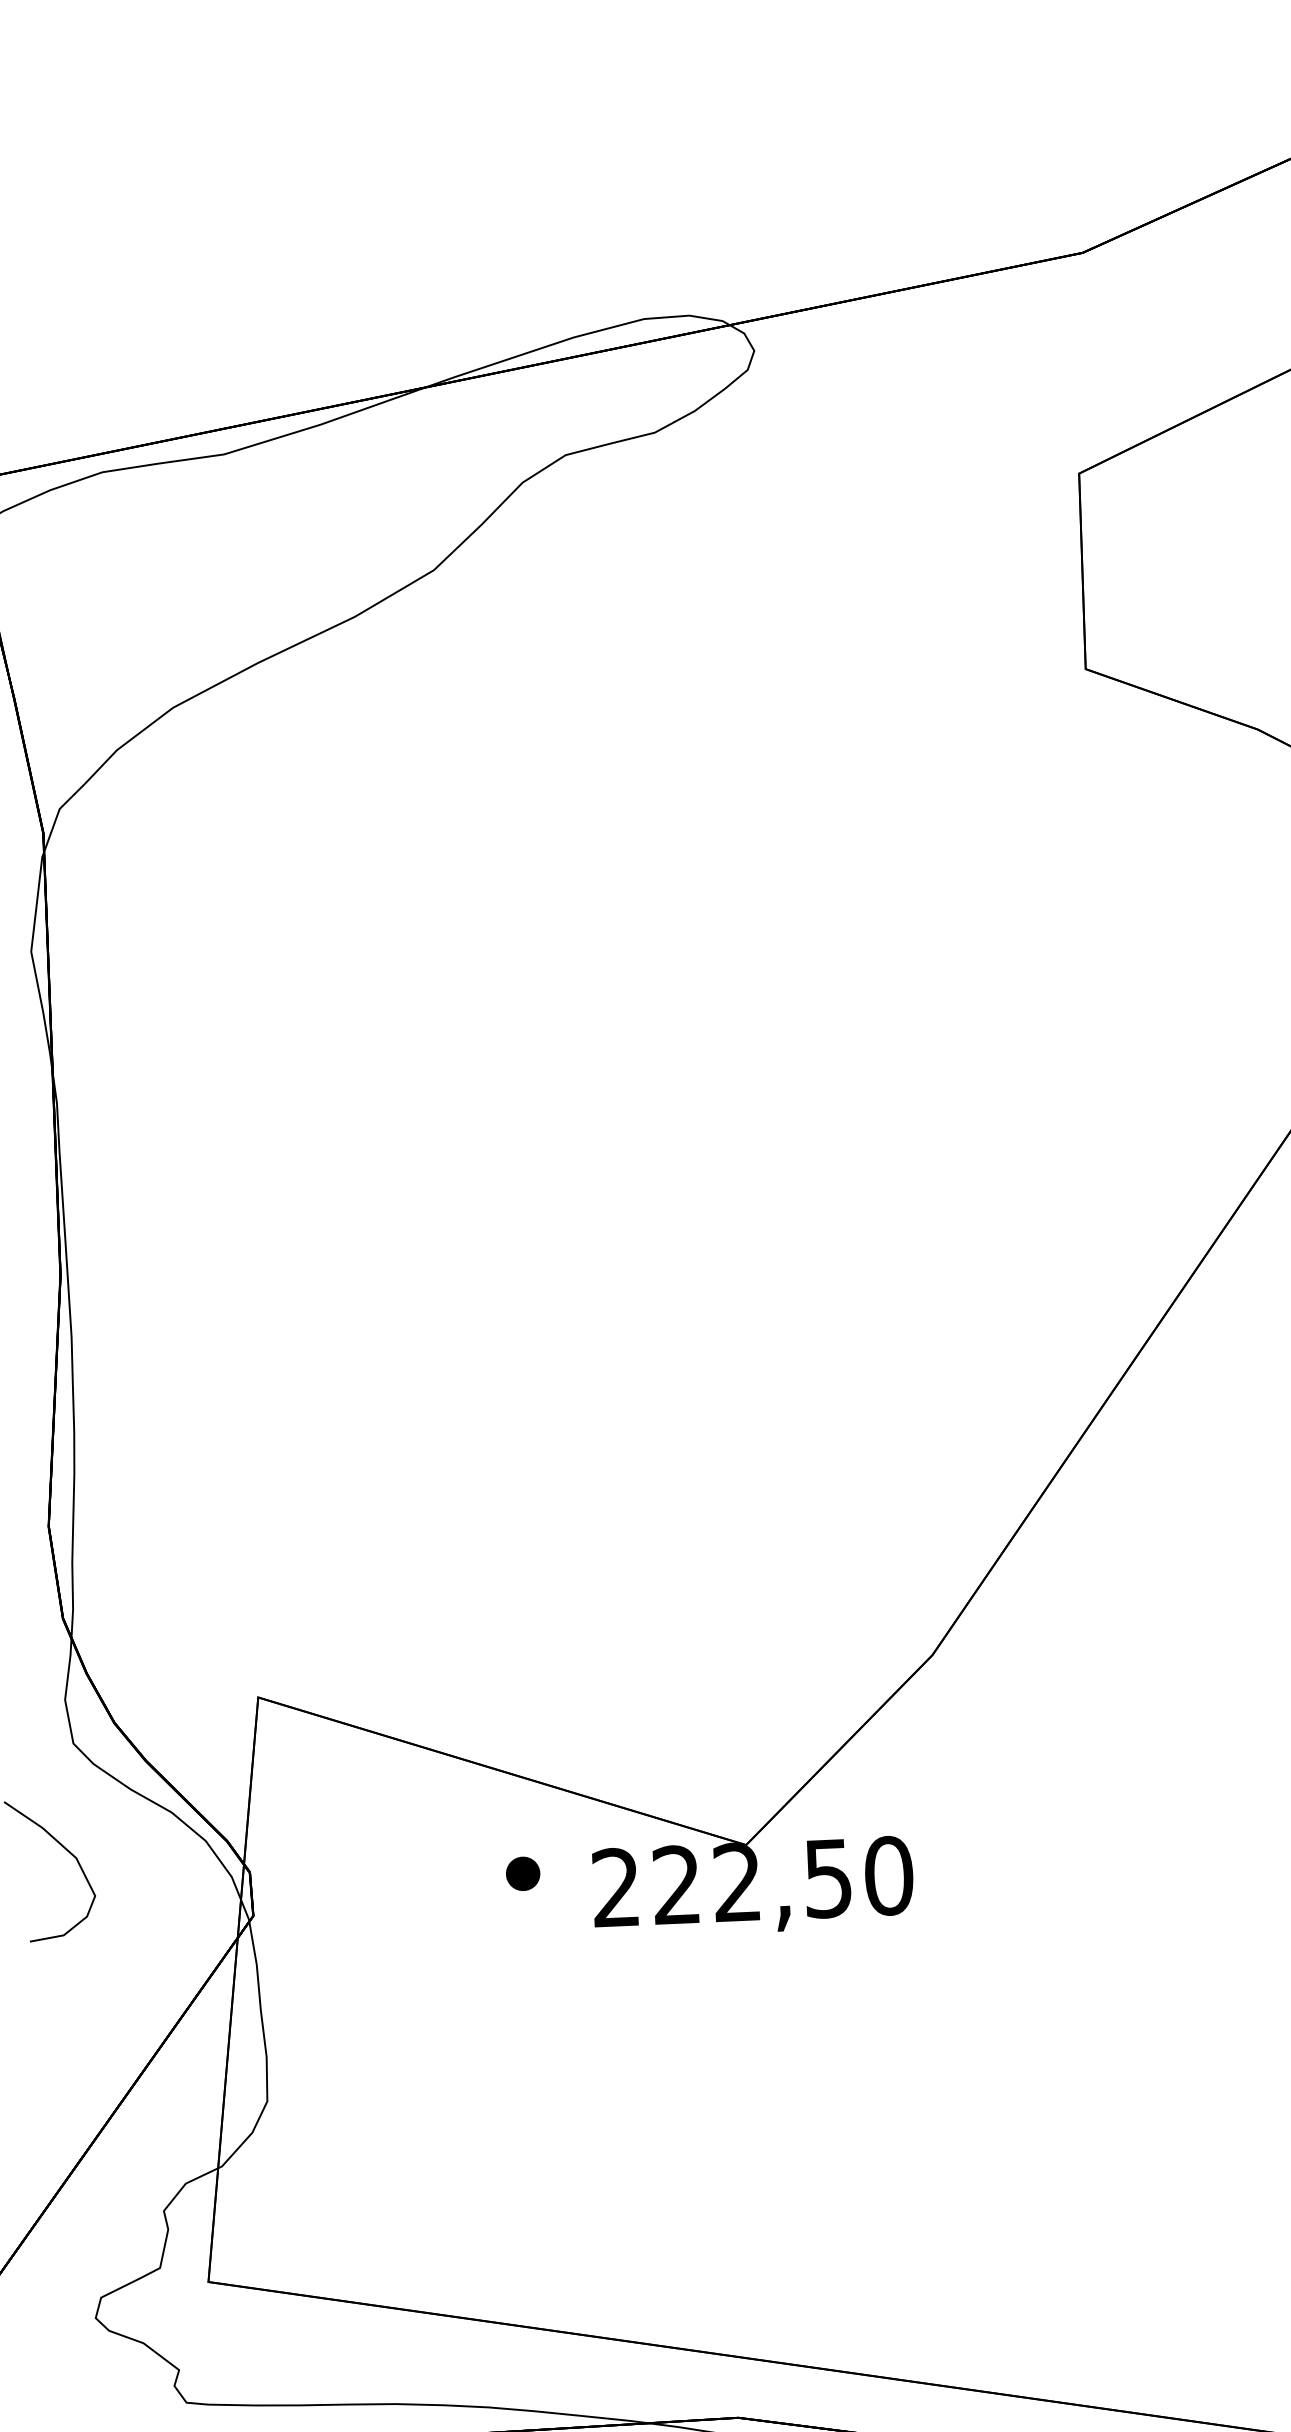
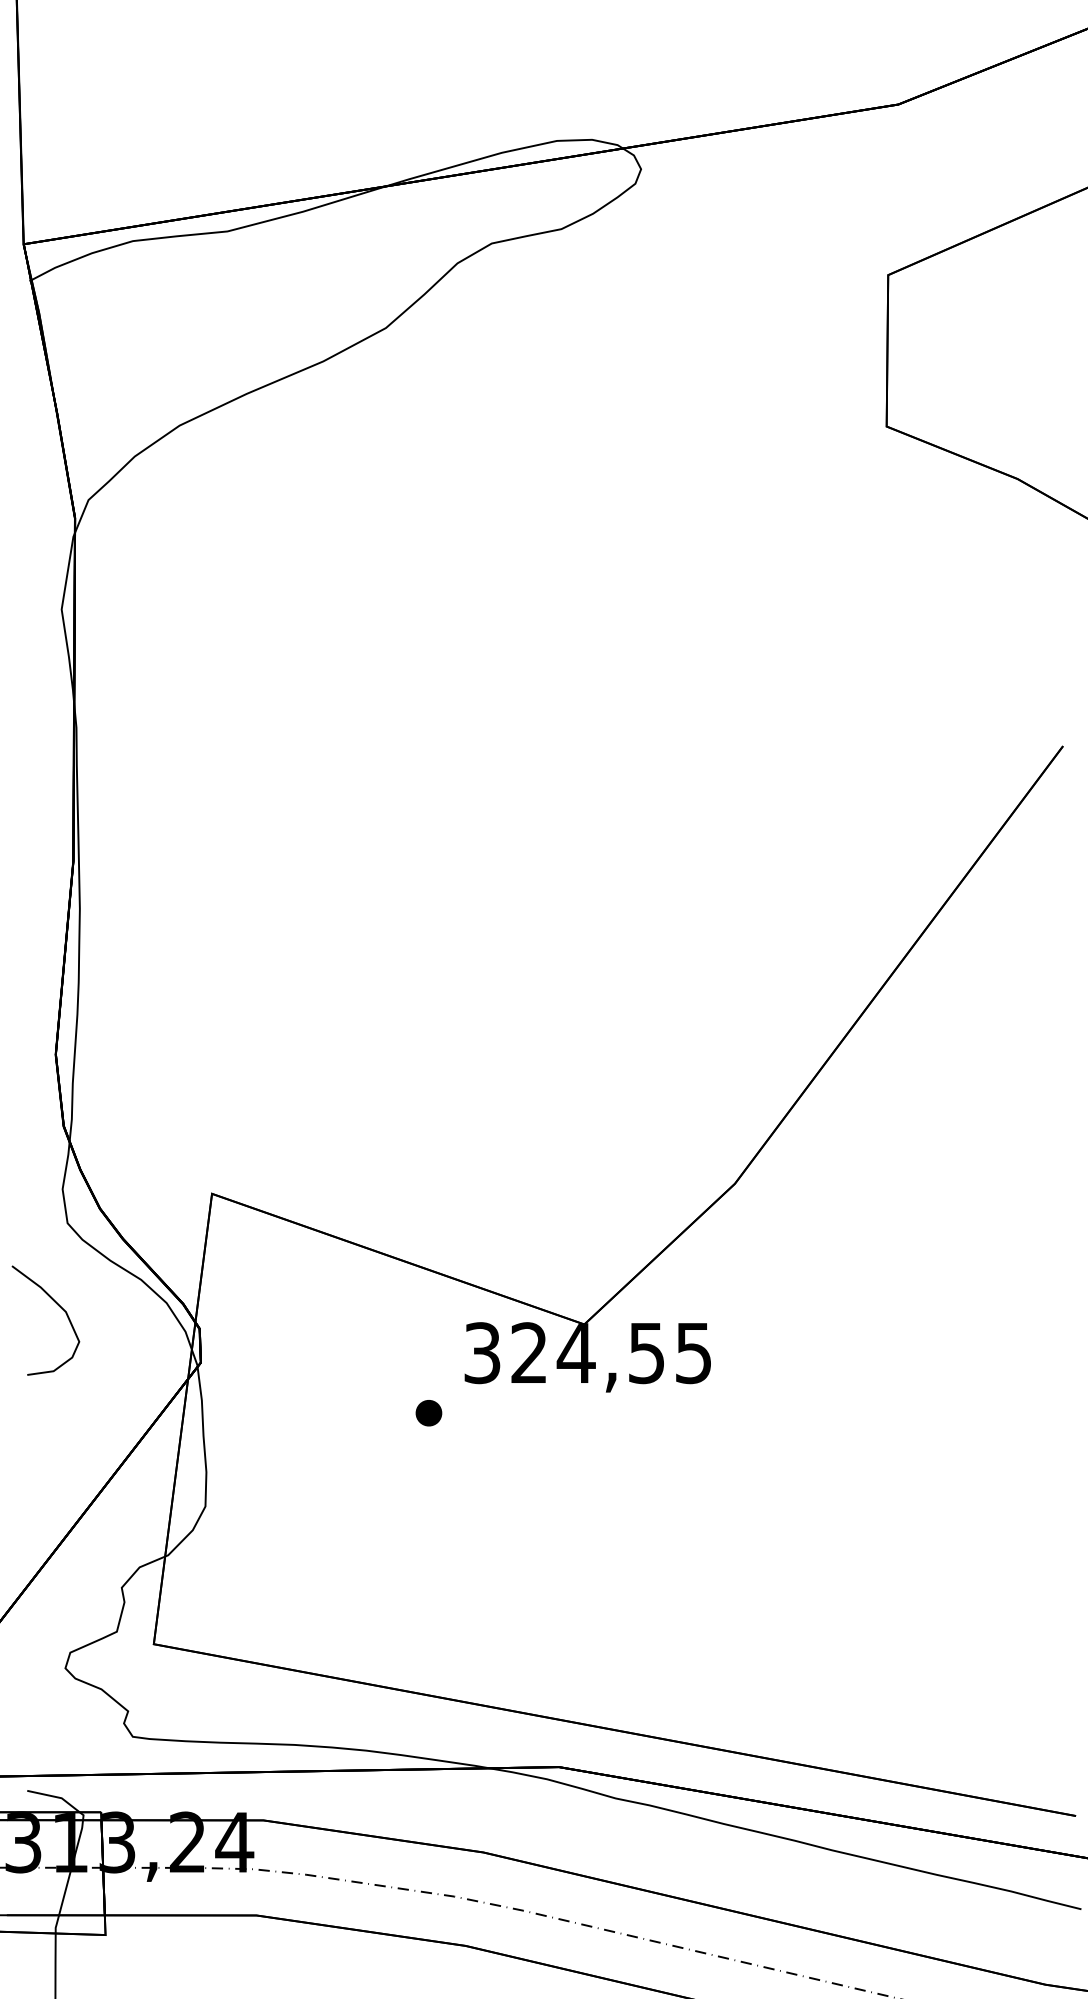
part: (522, 1874) -> (428, 1413), moved
text: (753, 1882) -> (588, 1353), 222,50 -> 324,55

